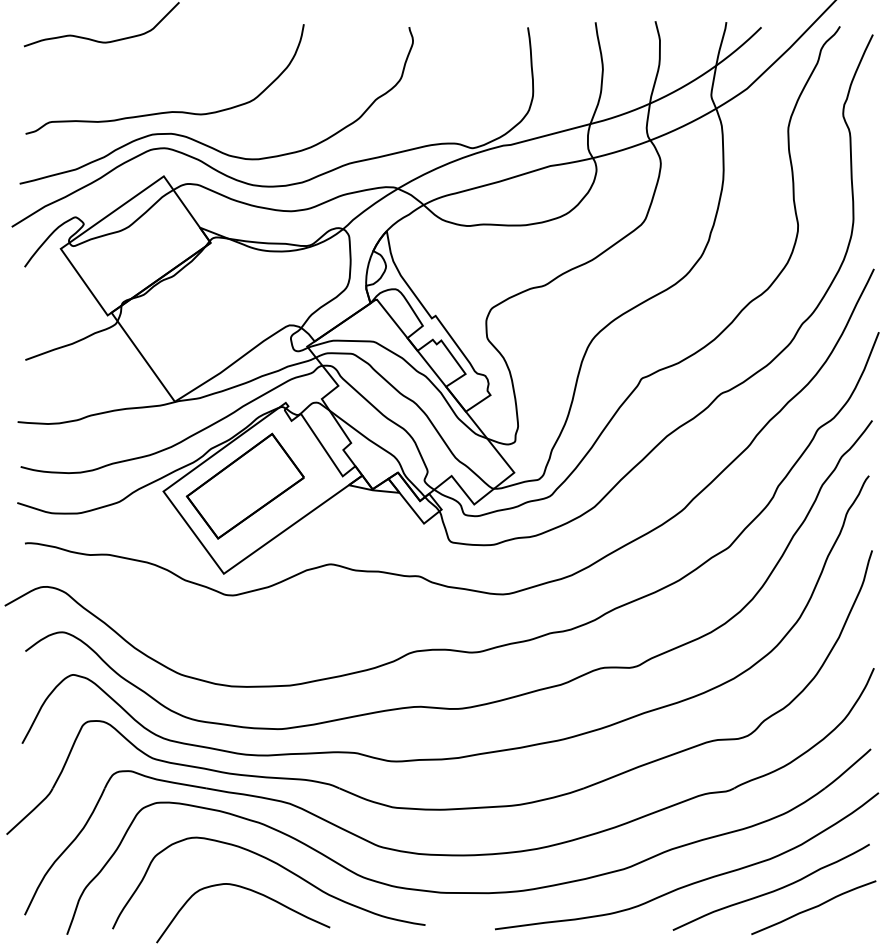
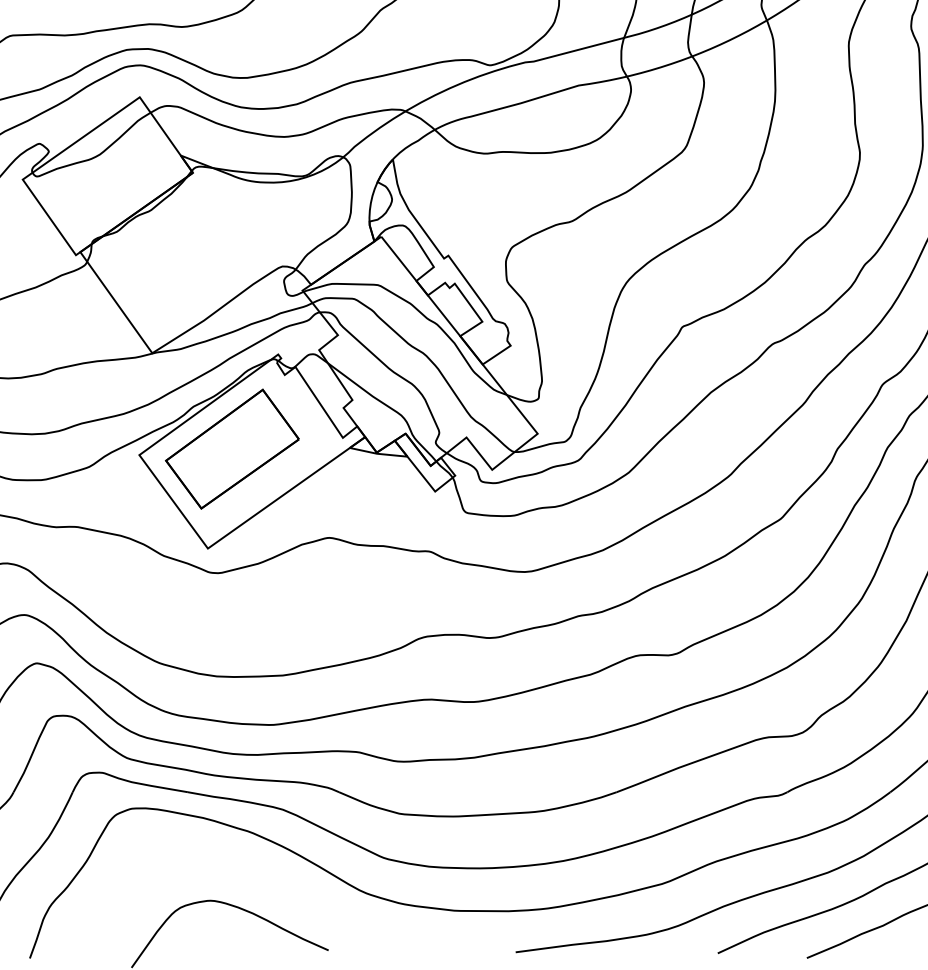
curve: (279, 866) -> (271, 880), removed

